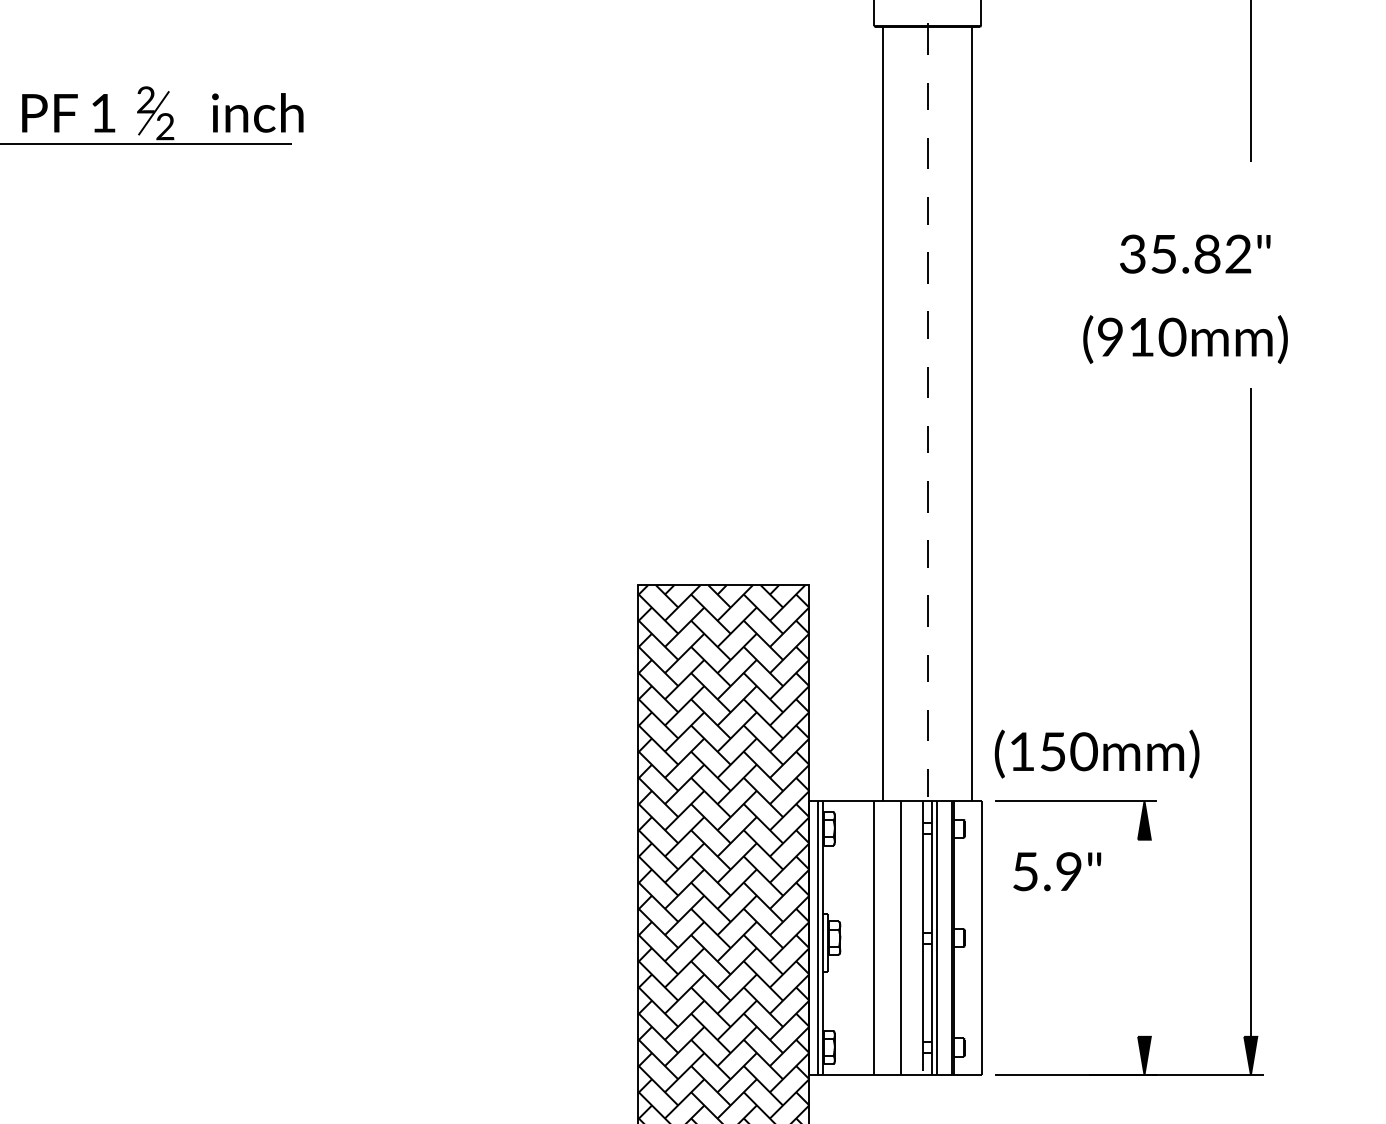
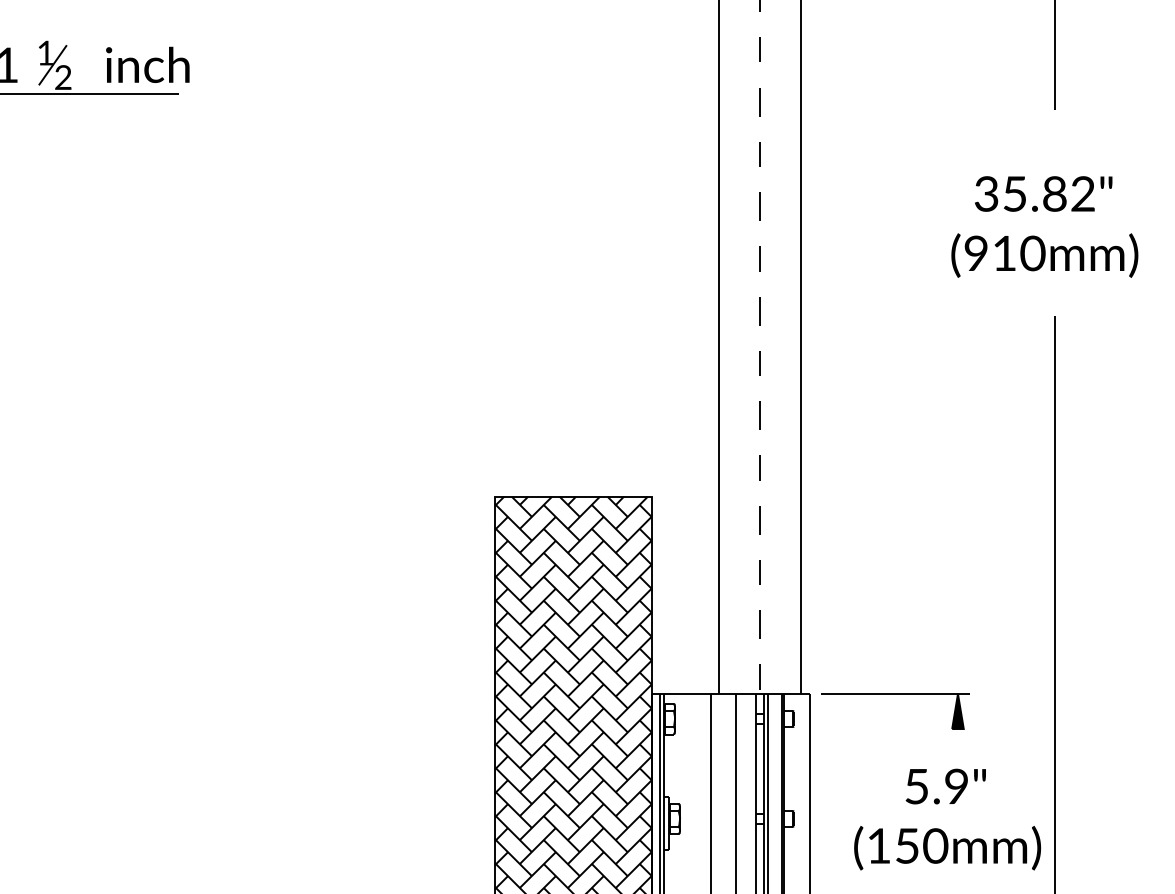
text: (145, 99) -> (45, 52), 2 -> 1
text: (1195, 253) -> (1043, 193), moved
text: (1185, 339) -> (1044, 255), moved
text: (1096, 753) -> (947, 847), moved
text: (1057, 871) -> (946, 786), moved

